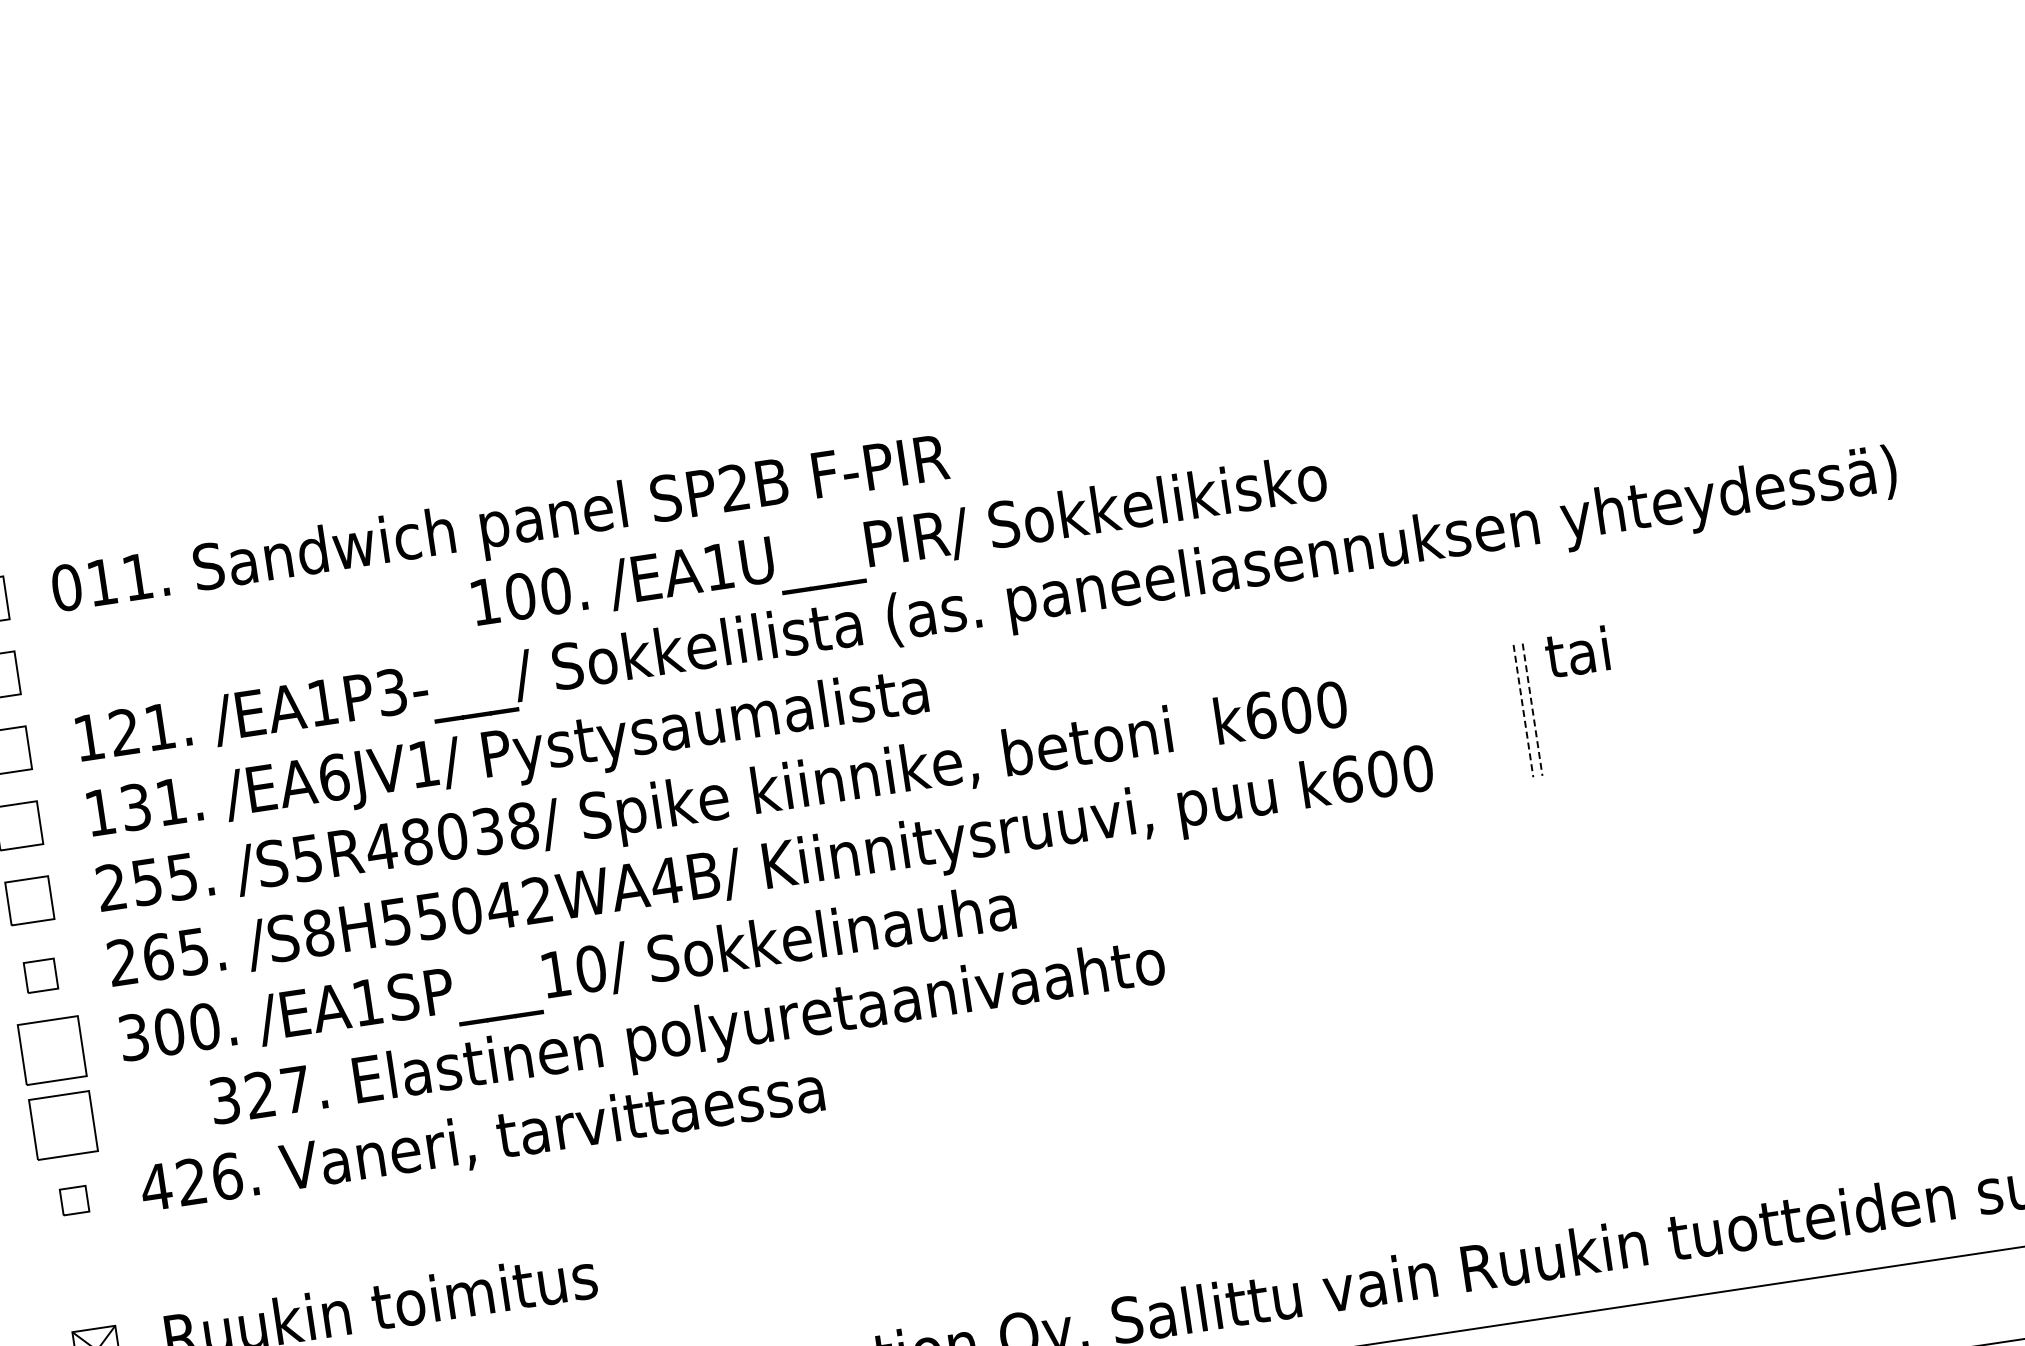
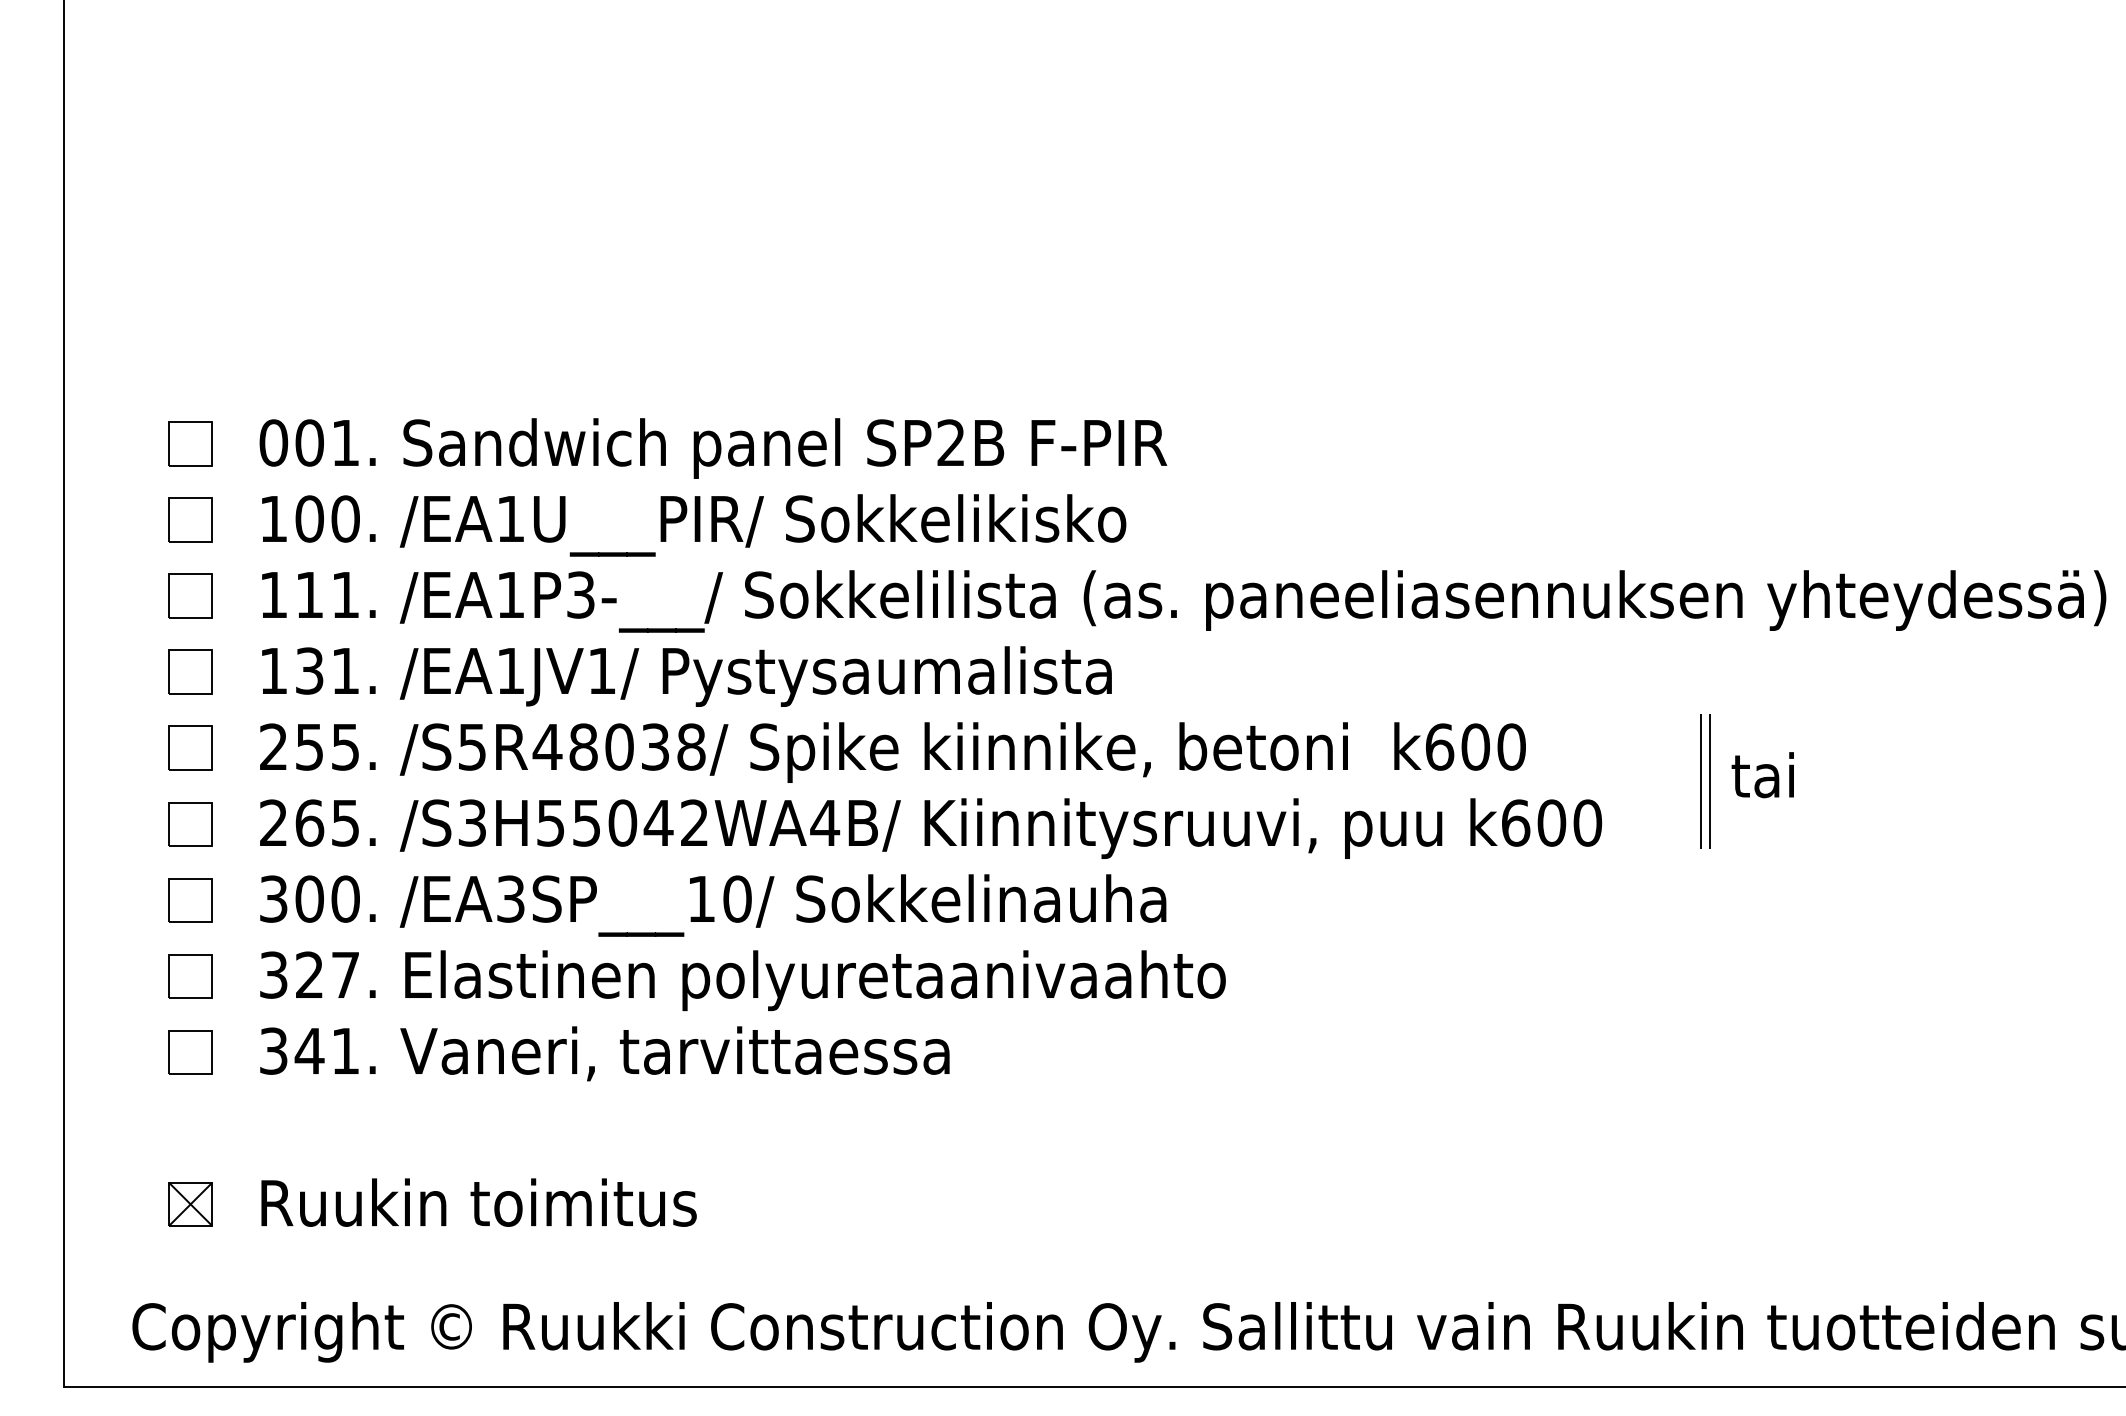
text: (900, 546) -> (694, 525), moved
text: (101, 581) -> (309, 442), 011. -> 001.
text: (1576, 652) -> (1762, 775), moved
line: (1532, 709) -> (1710, 781), dashed -> solid
line: (1523, 711) -> (1700, 781), dashed -> solid
text: (124, 731) -> (309, 594), 121. -> 111.
text: (334, 776) -> (511, 670), /EA6JV1/ -> /EA1JV1/
text: (318, 932) -> (472, 822), /S8H55042WA4B/ -> /S3H55042WA4B/
part: (40, 976) -> (190, 824), size x1.43
text: (367, 1001) -> (510, 898), /EA1SP___10/ -> /EA3SP___10/
text: (687, 1036) -> (742, 980), moved
part: (52, 1050) -> (190, 900), size x0.71
part: (63, 1125) -> (190, 976), size x0.71
text: (191, 1181) -> (309, 1050), 426. -> 341.
part: (74, 1200) -> (190, 1052), size x1.67

